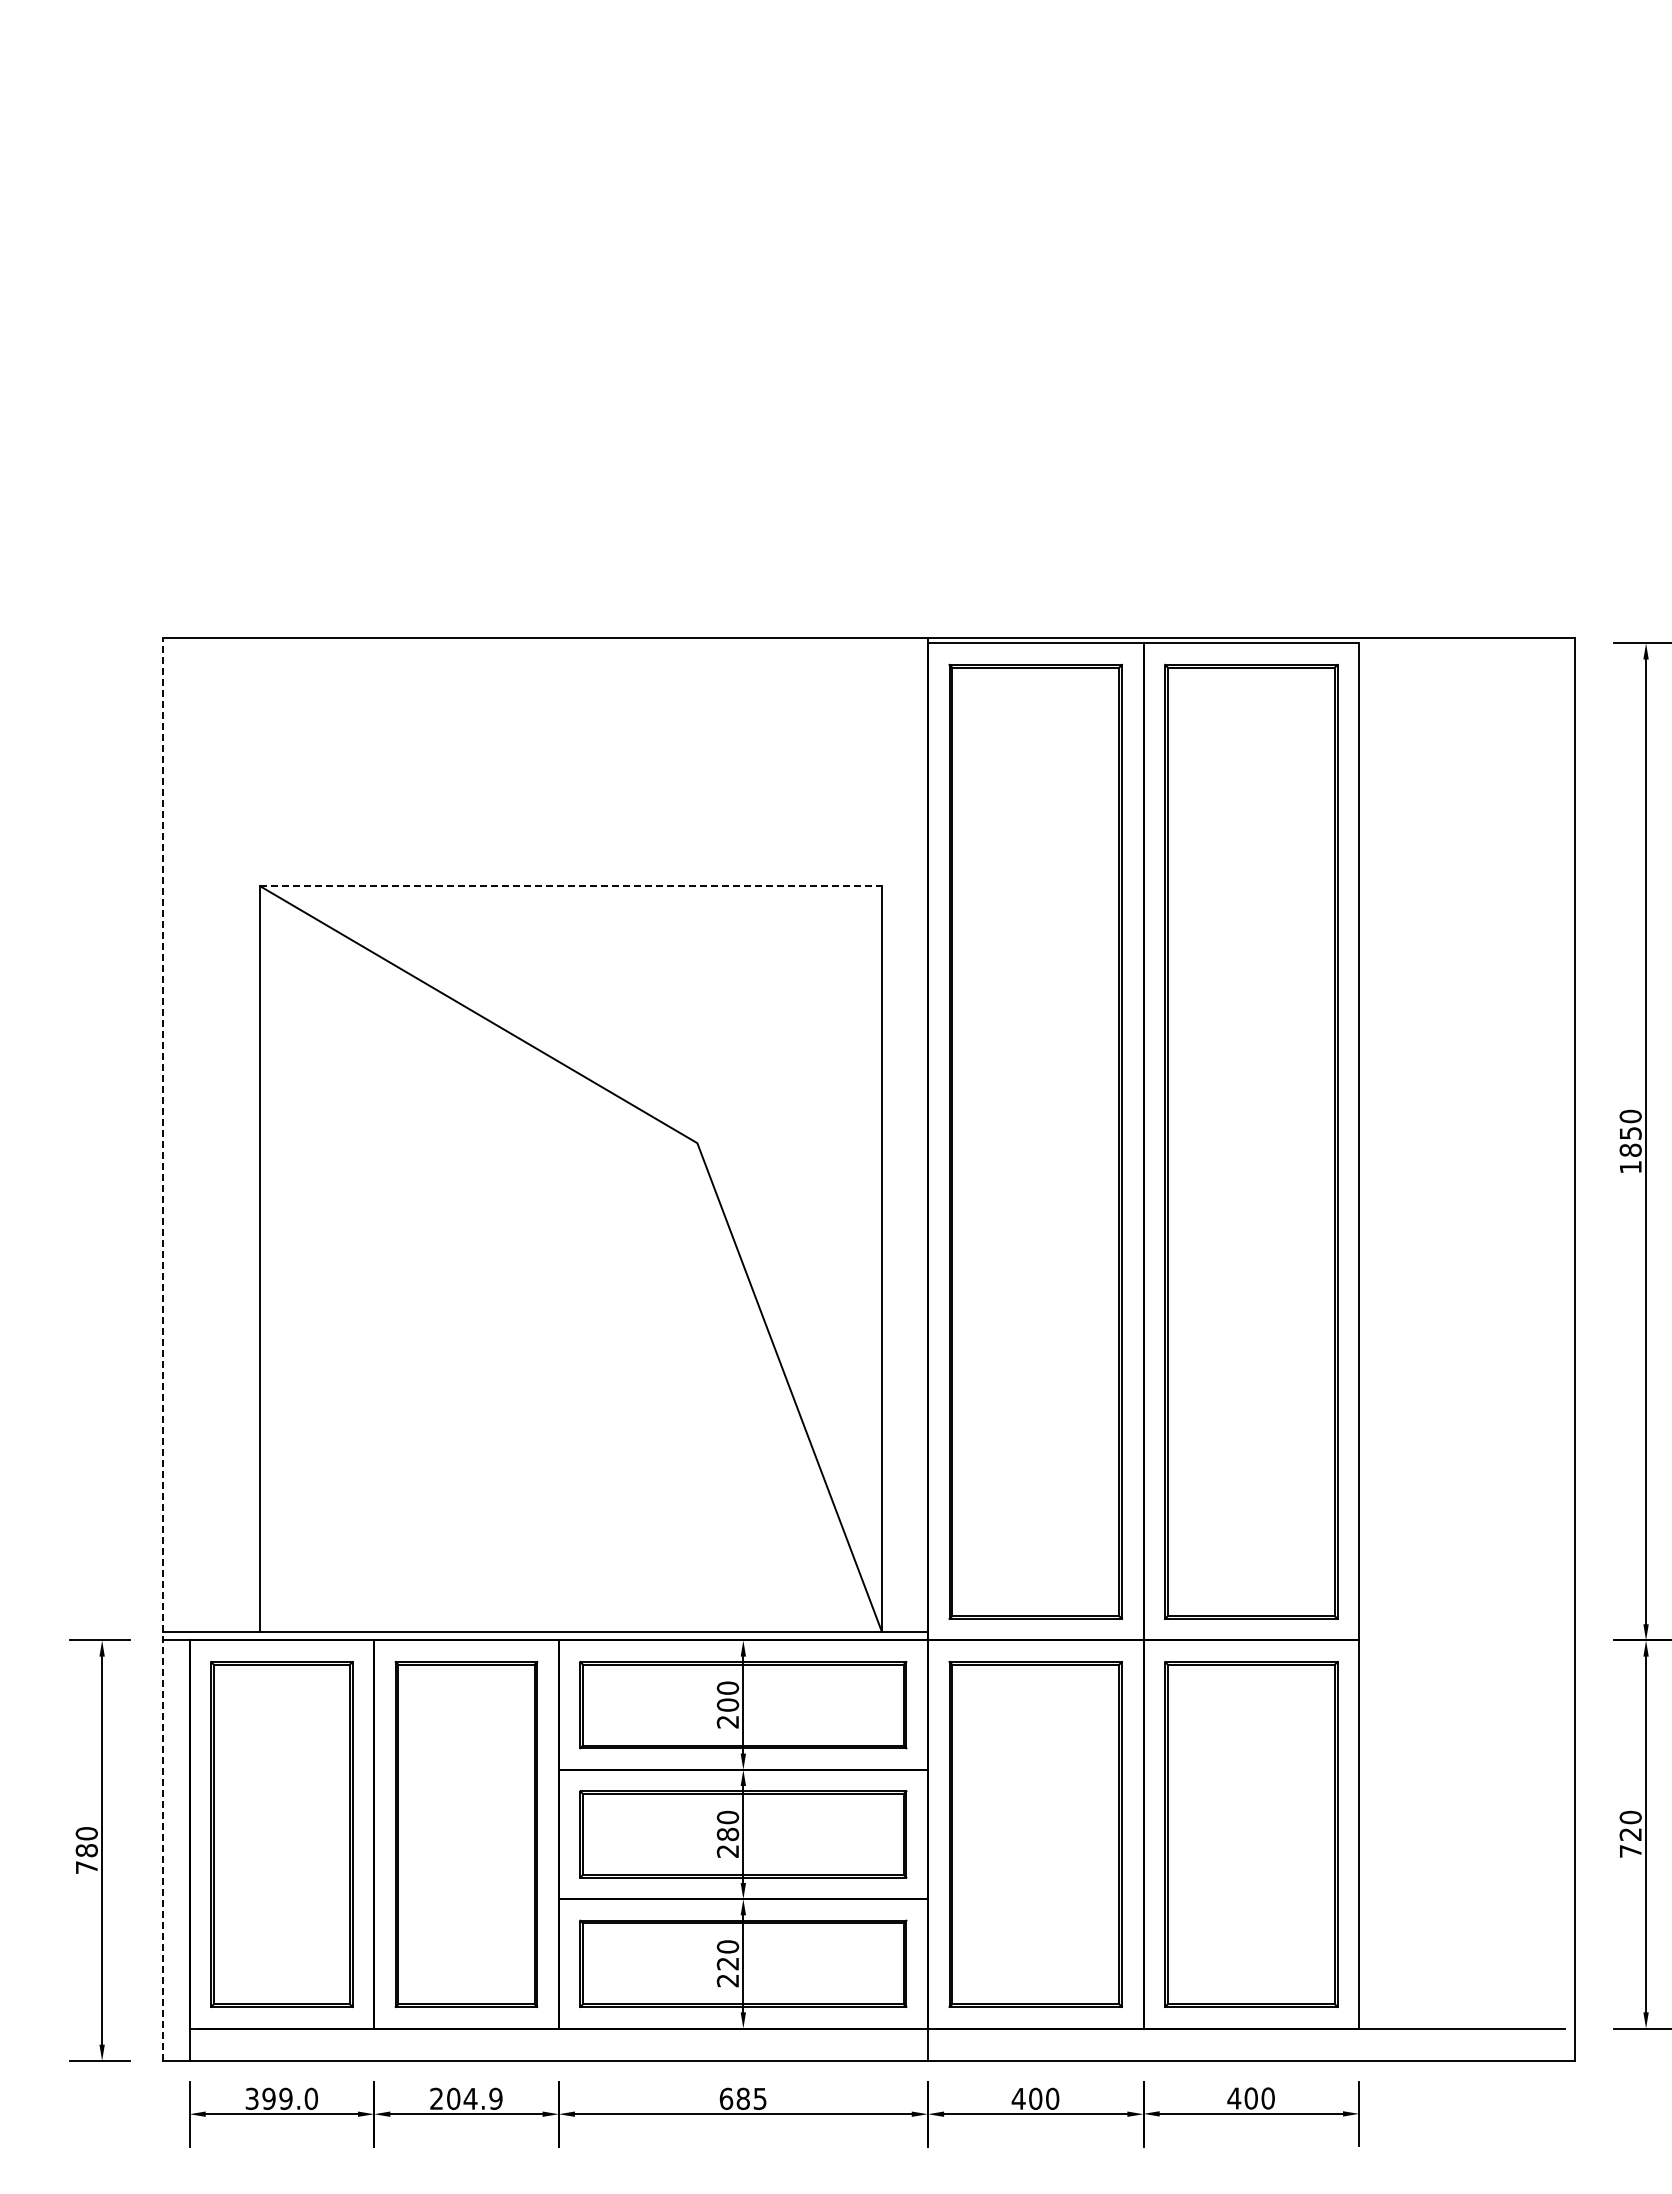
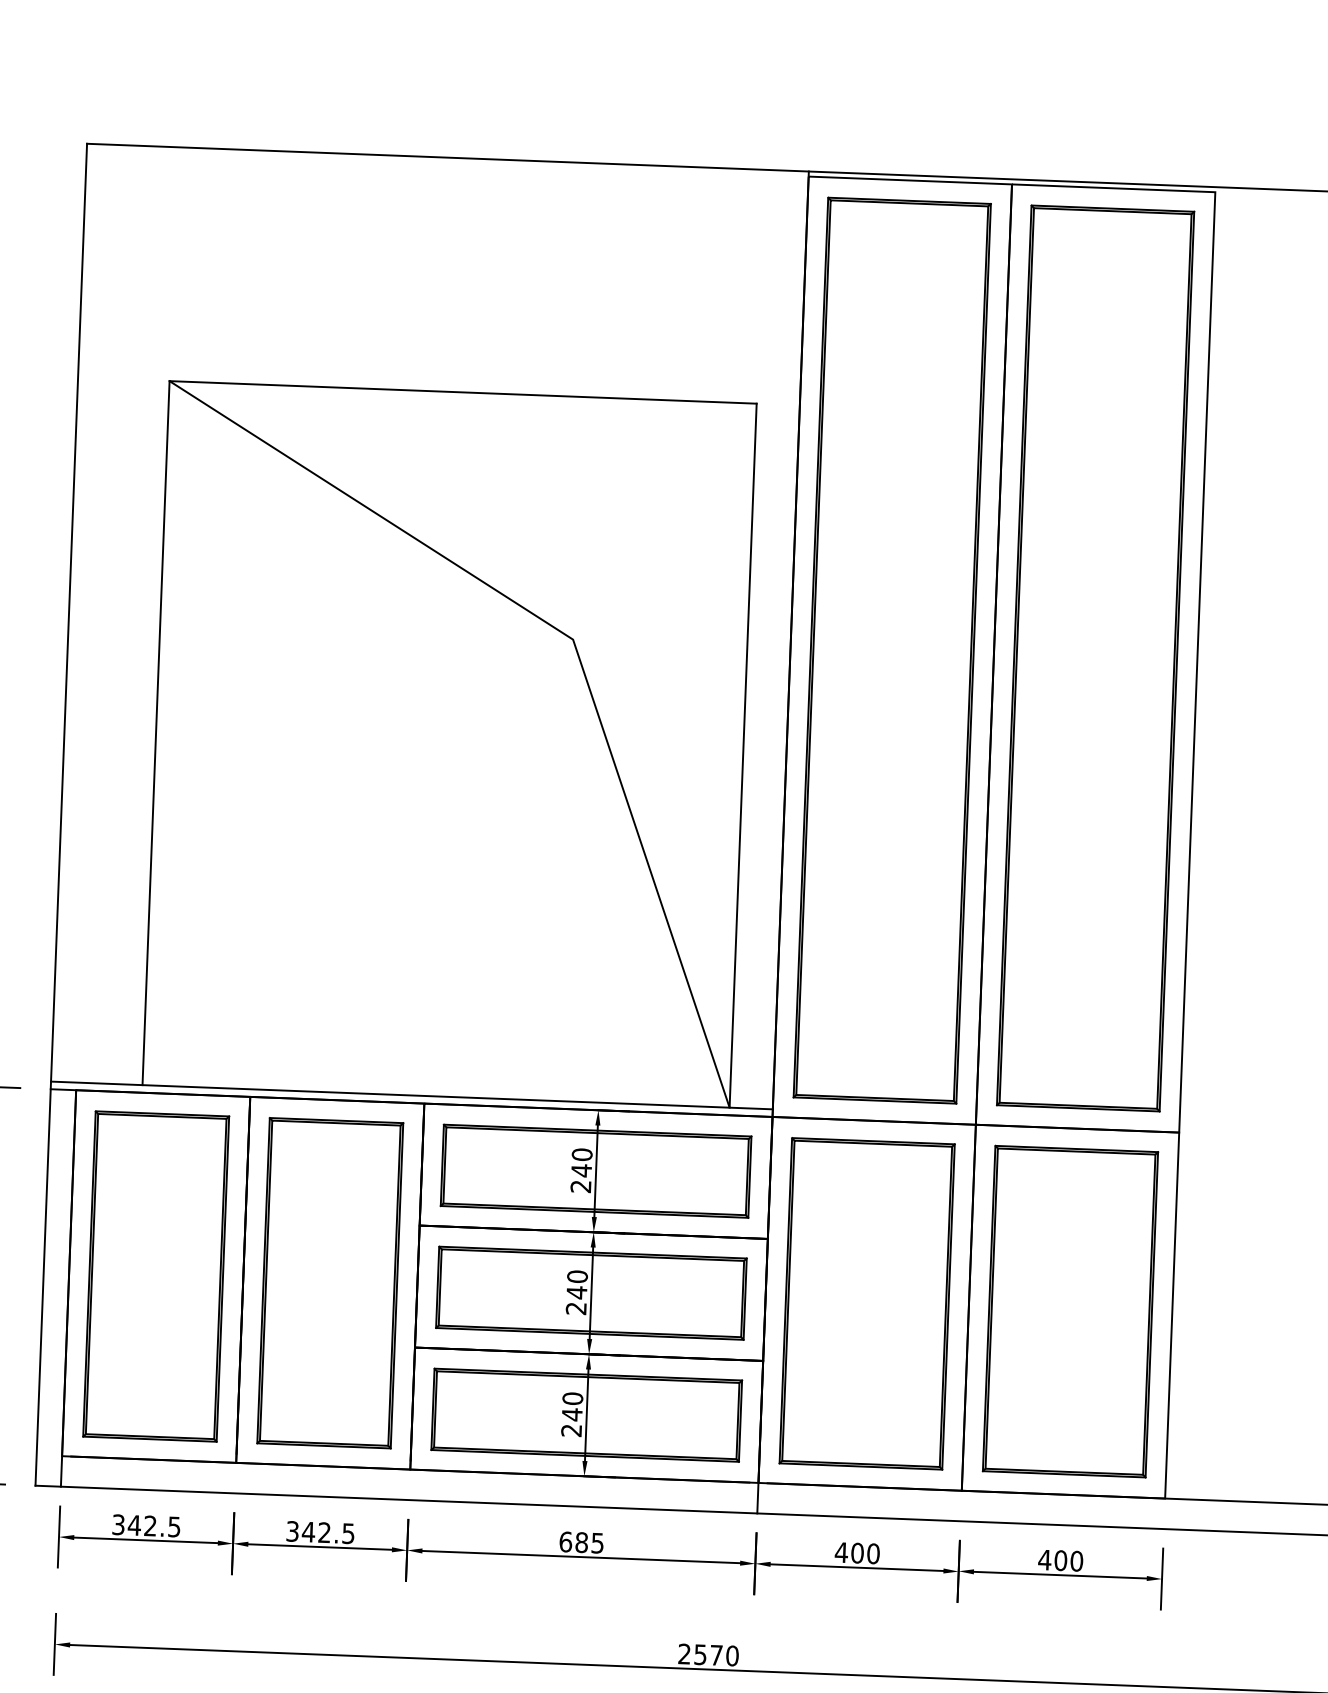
line: (571, 885) -> (463, 392), dashed -> solid
line: (162, 1348) -> (61, 813), dashed -> solid
text: (727, 1705) -> (581, 1171), 200 -> 240
text: (727, 1834) -> (576, 1292), 280 -> 240
text: (727, 1963) -> (571, 1414), 220 -> 240
text: (290, 2098) -> (154, 1525), 399.0 -> 342.5
text: (466, 2098) -> (320, 1532), 204.9 -> 342.5

